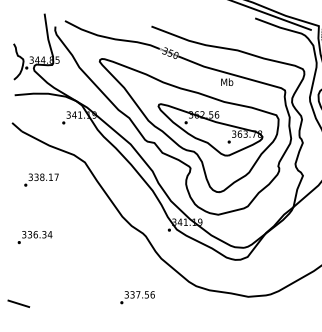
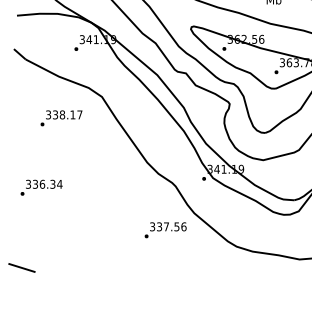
text: (41, 179) -> (61, 117), moved
text: (137, 297) -> (165, 230), moved

